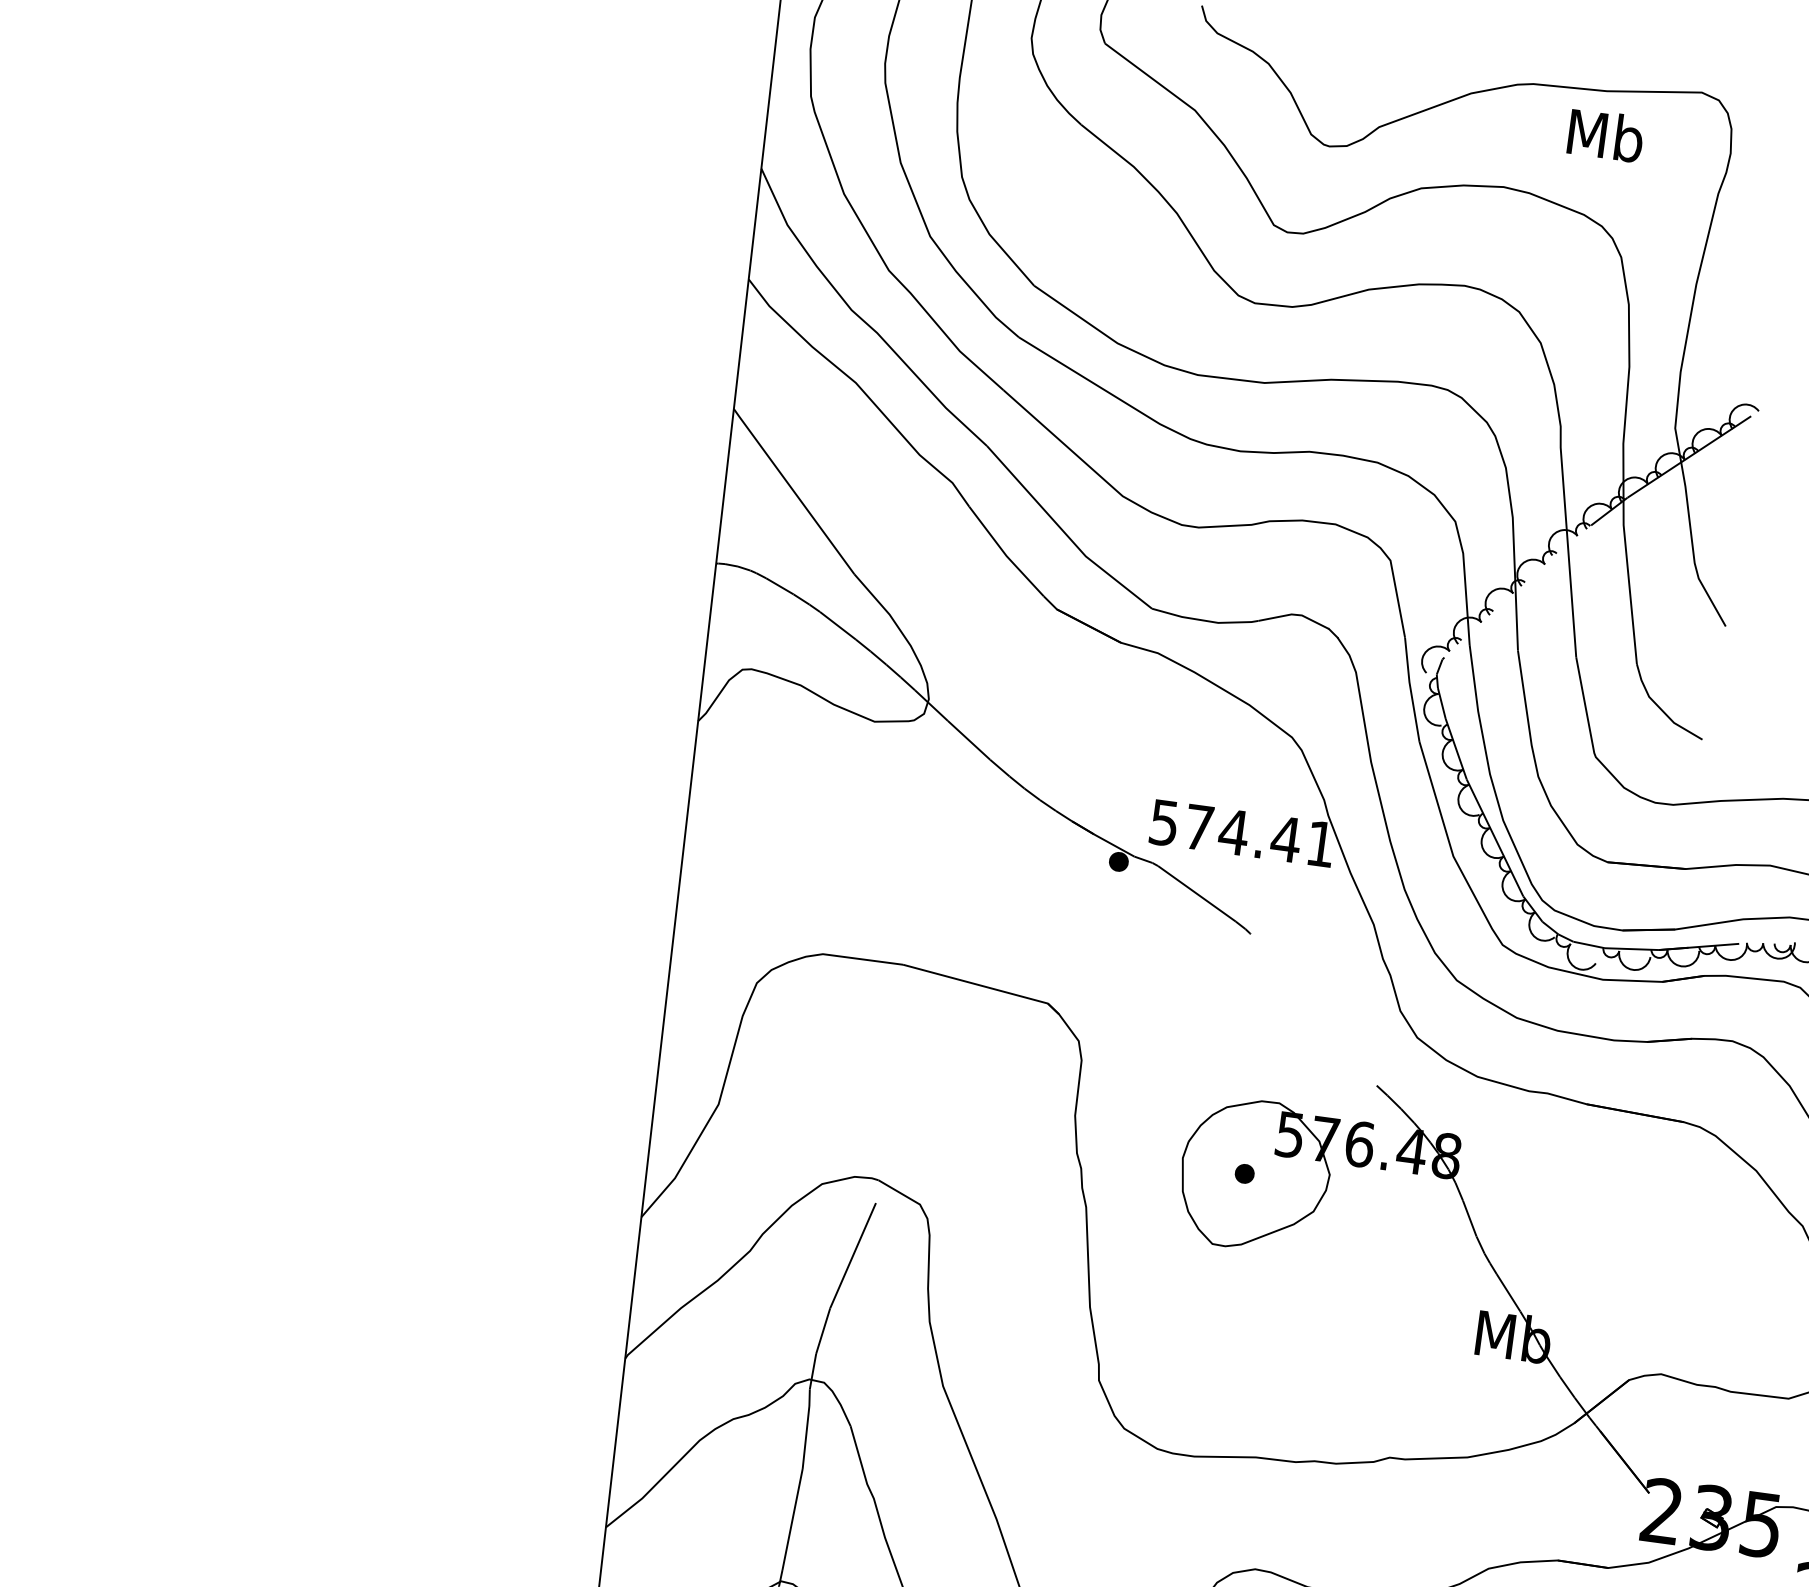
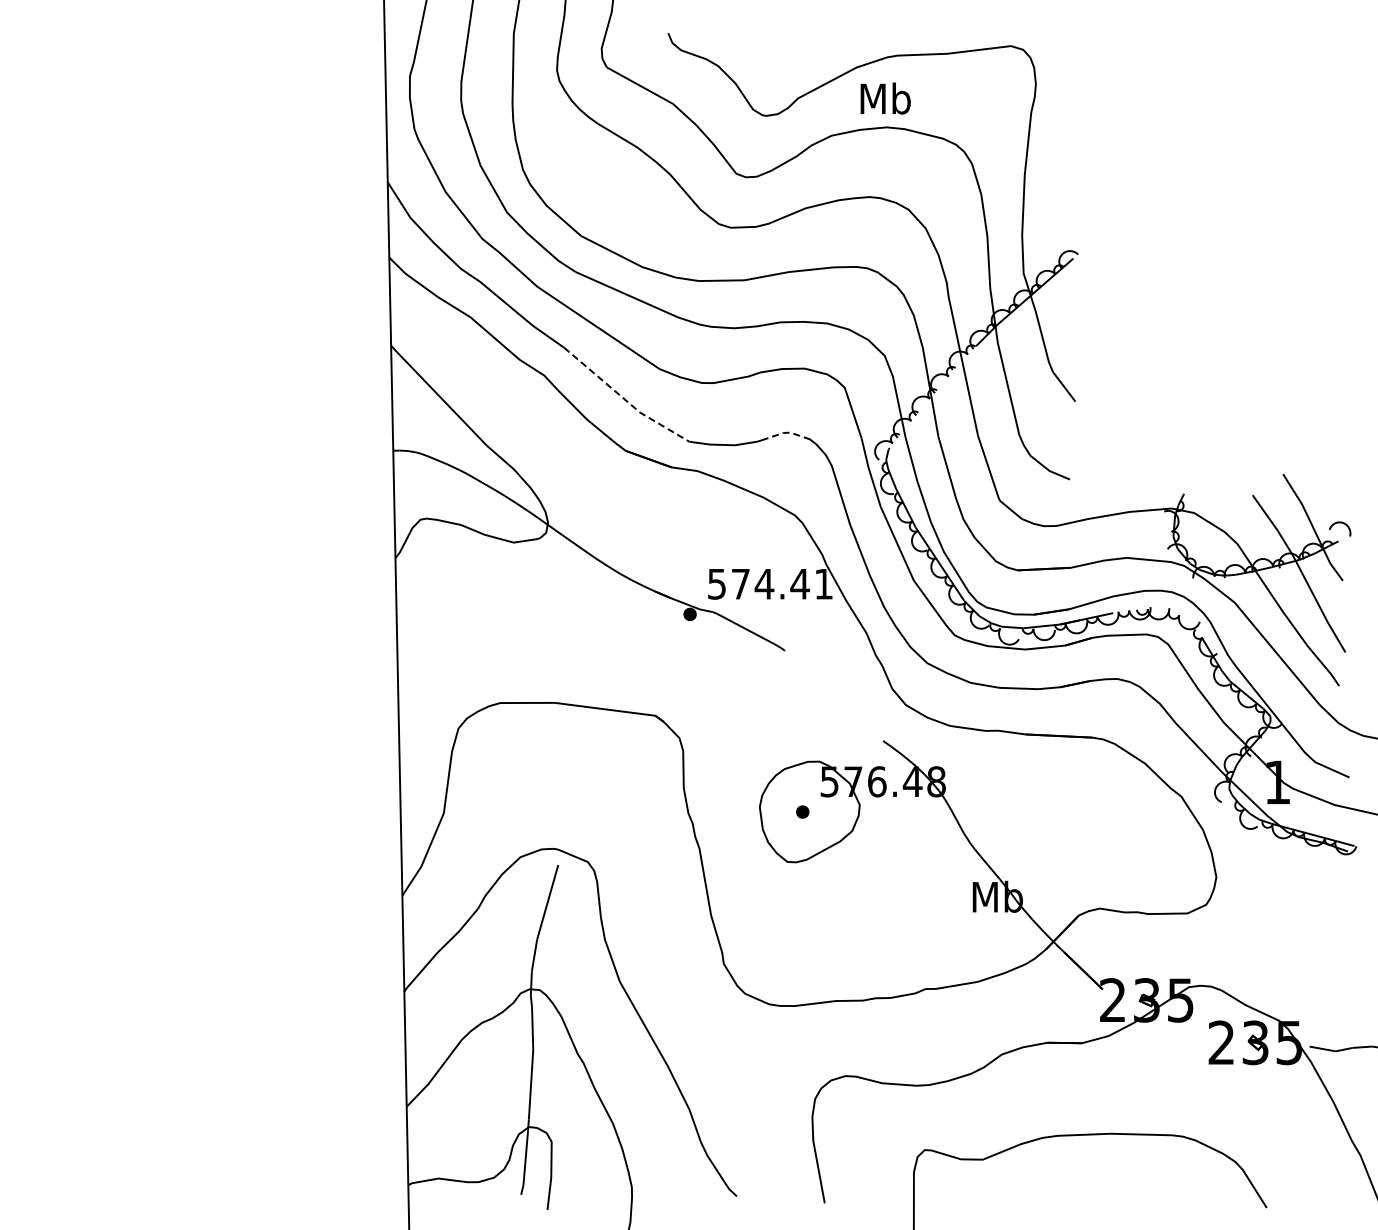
text: (1605, 135) -> (885, 98), moved
line: (1065, 533) -> (624, 399), solid -> dashed
line: (1296, 614) -> (786, 432), solid -> dashed

